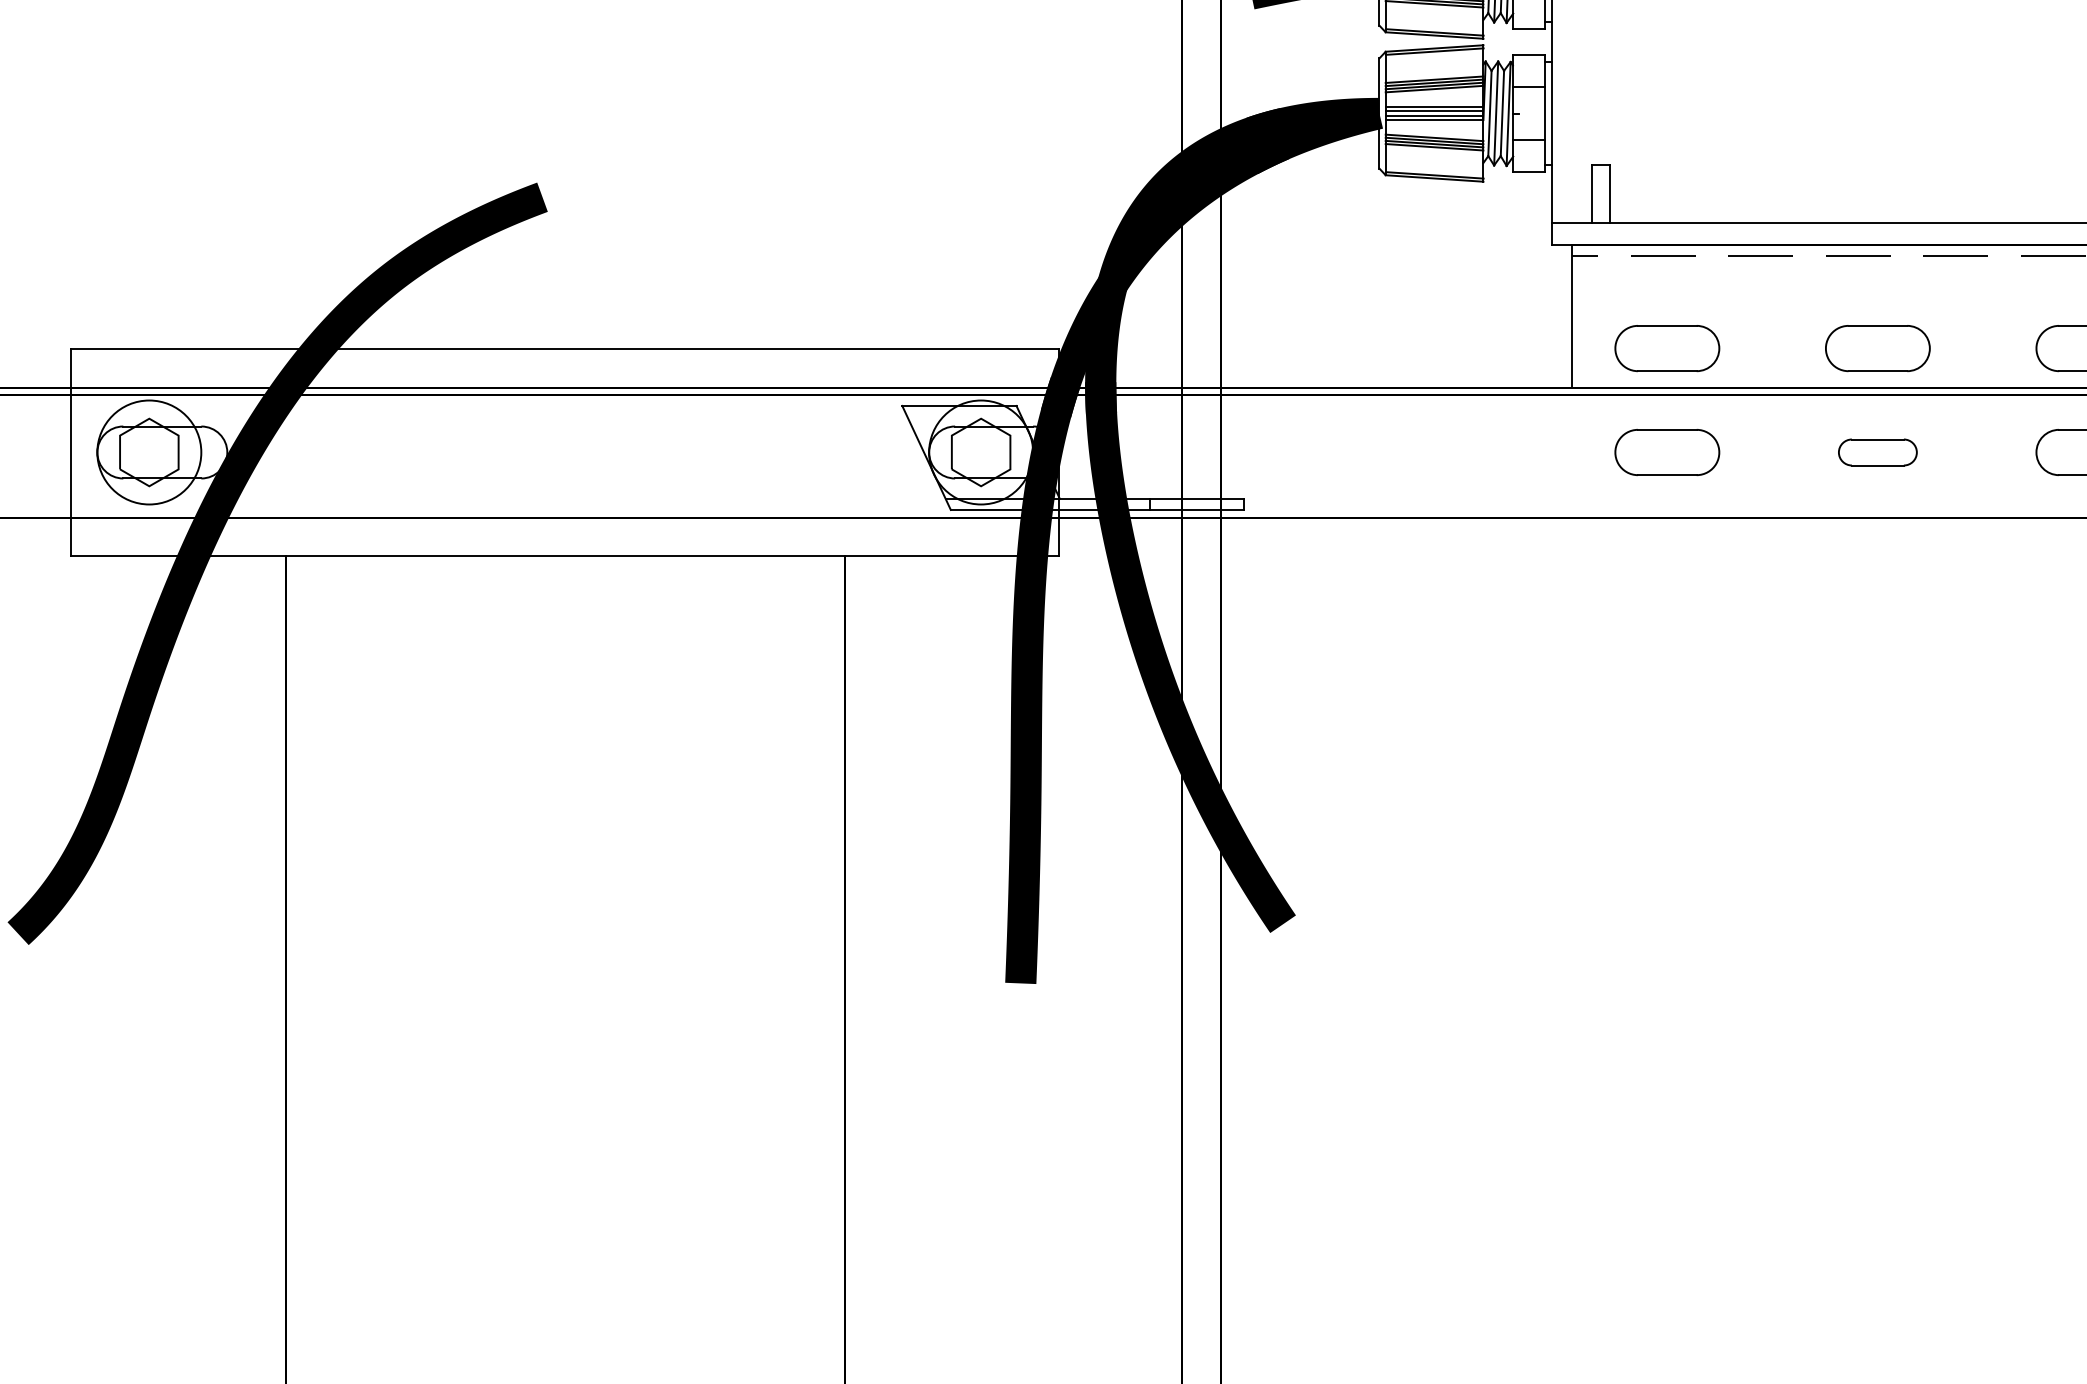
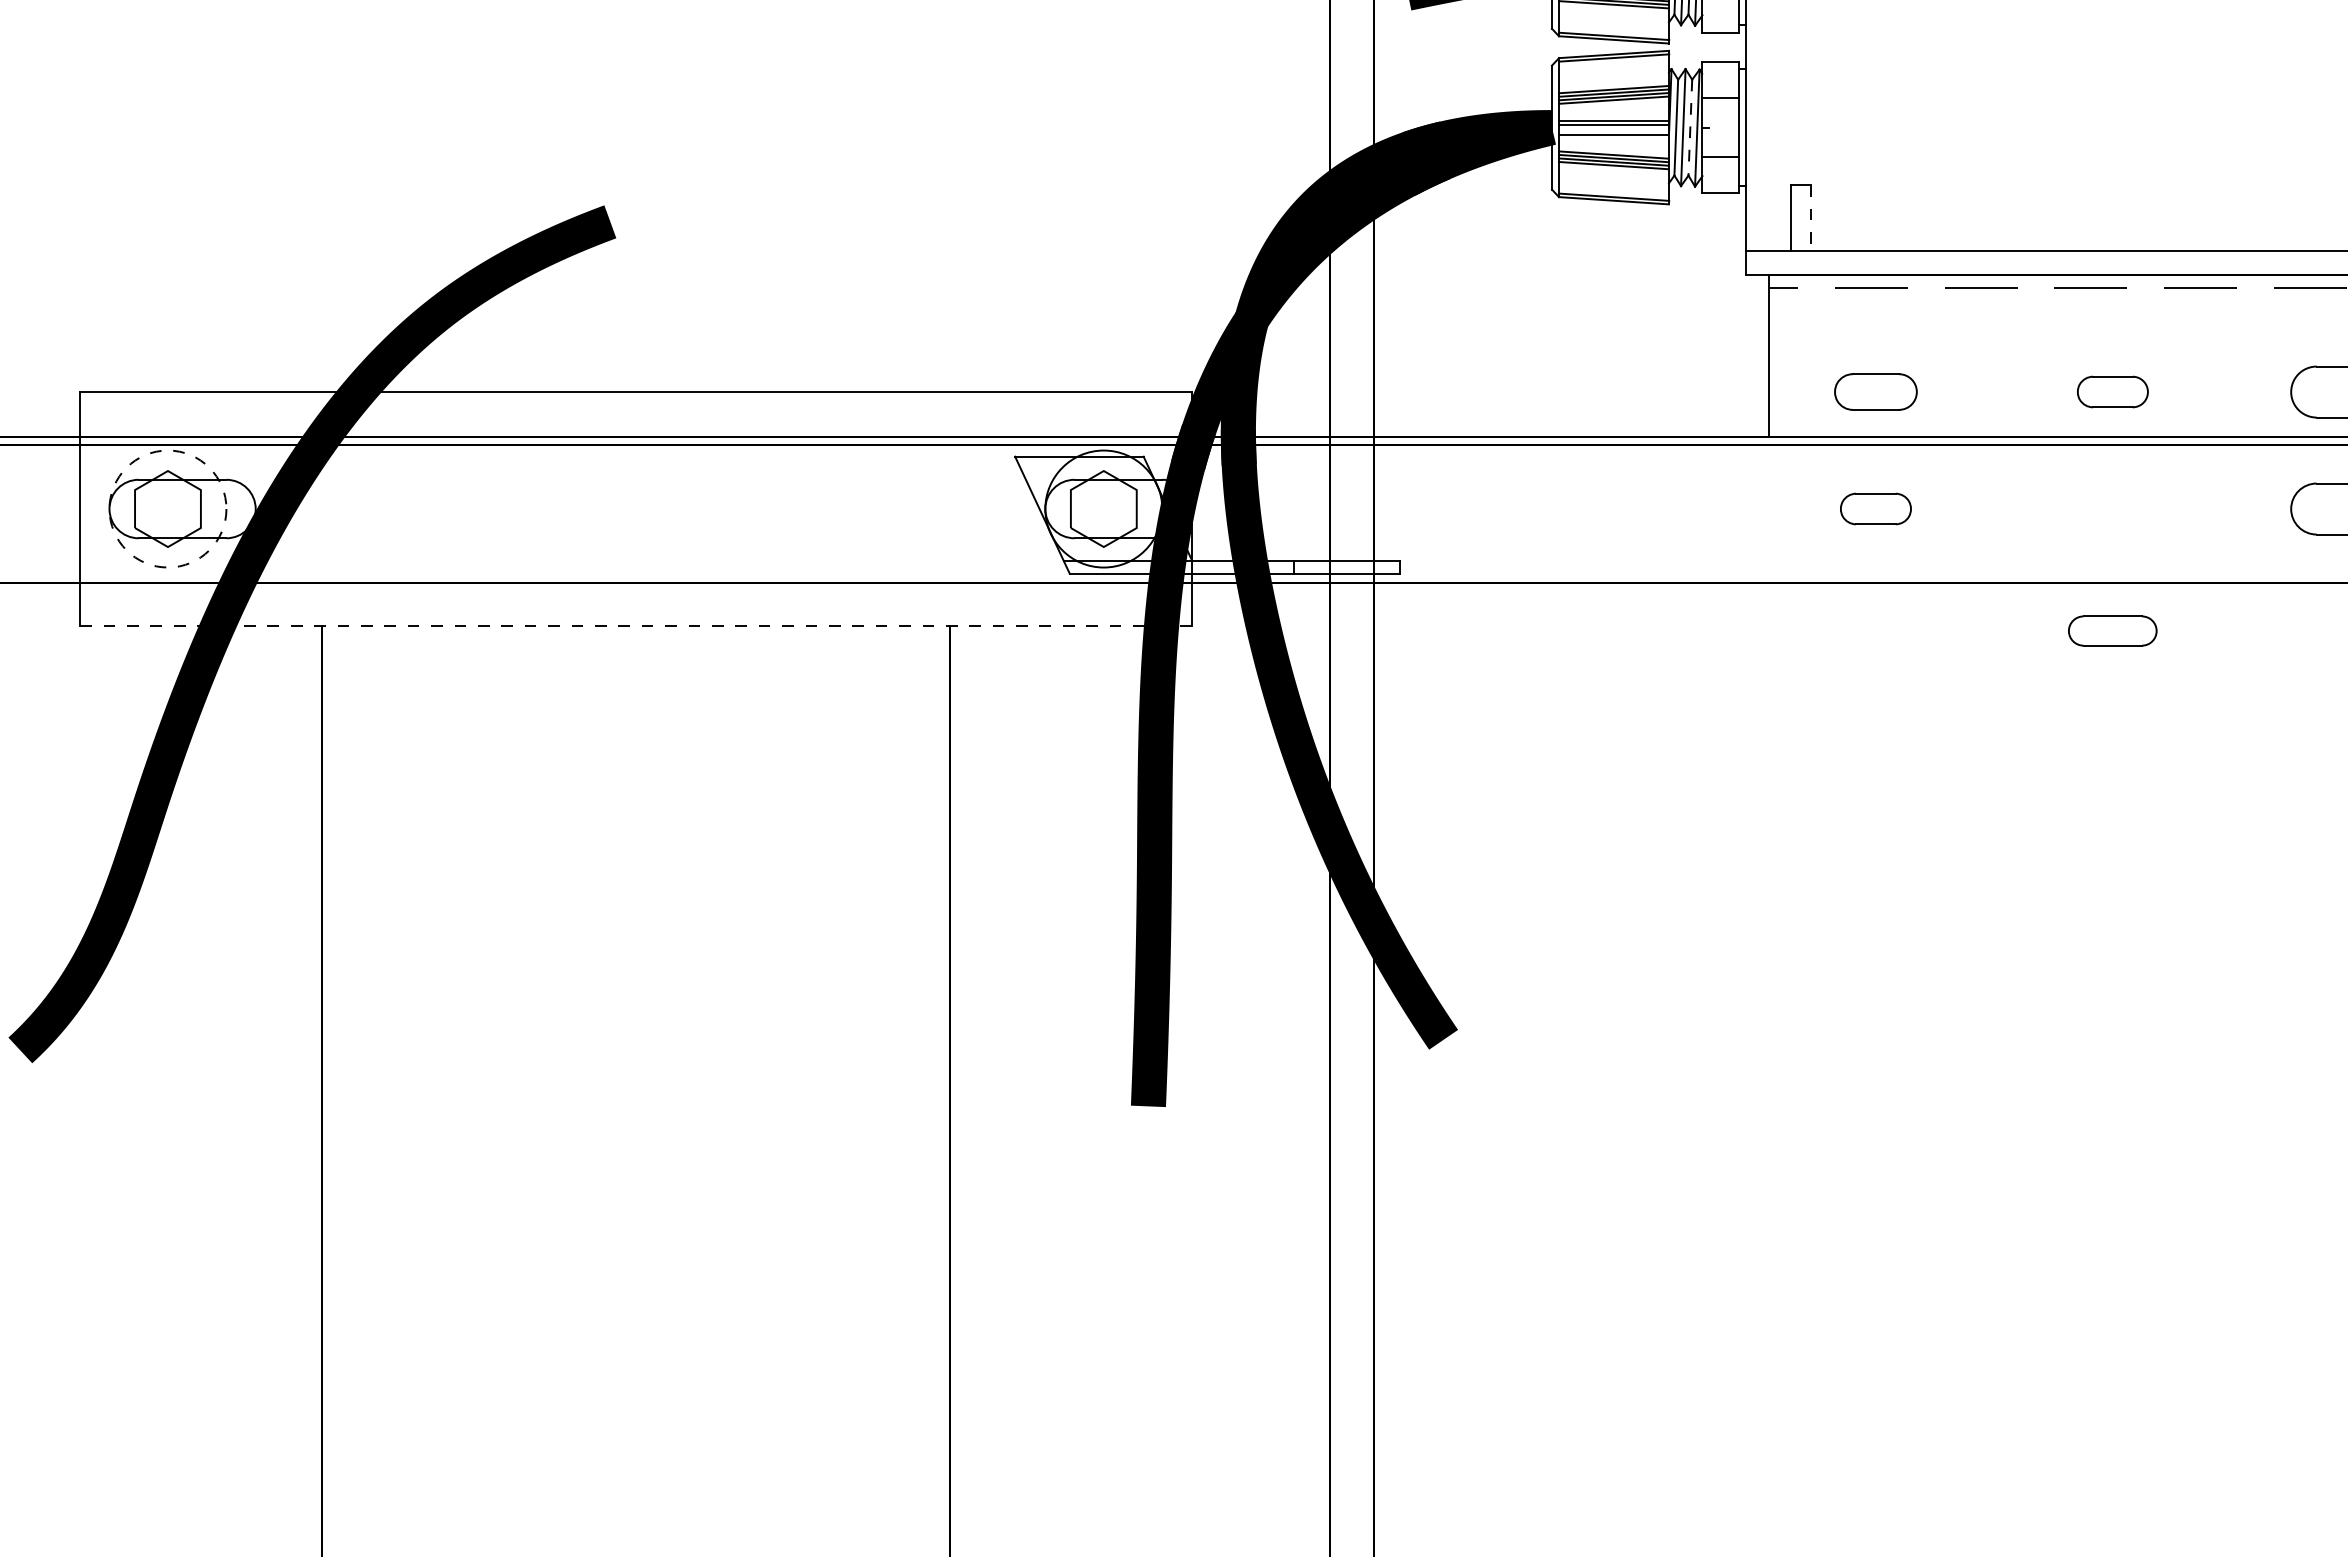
line: (1502, 113) -> (1690, 127), solid -> dashed
line: (1434, 115) -> (1613, 129), removed
line: (1609, 193) -> (1810, 217), solid -> dashed
part: (1666, 348) -> (1875, 391), size x0.7
part: (1877, 348) -> (2112, 391), size x0.6
circle: (148, 452) -> (167, 508), solid -> dashed
part: (1666, 452) -> (1875, 508), size x0.6
part: (1877, 452) -> (2112, 630), moved
line: (564, 556) -> (635, 626), solid -> dashed

